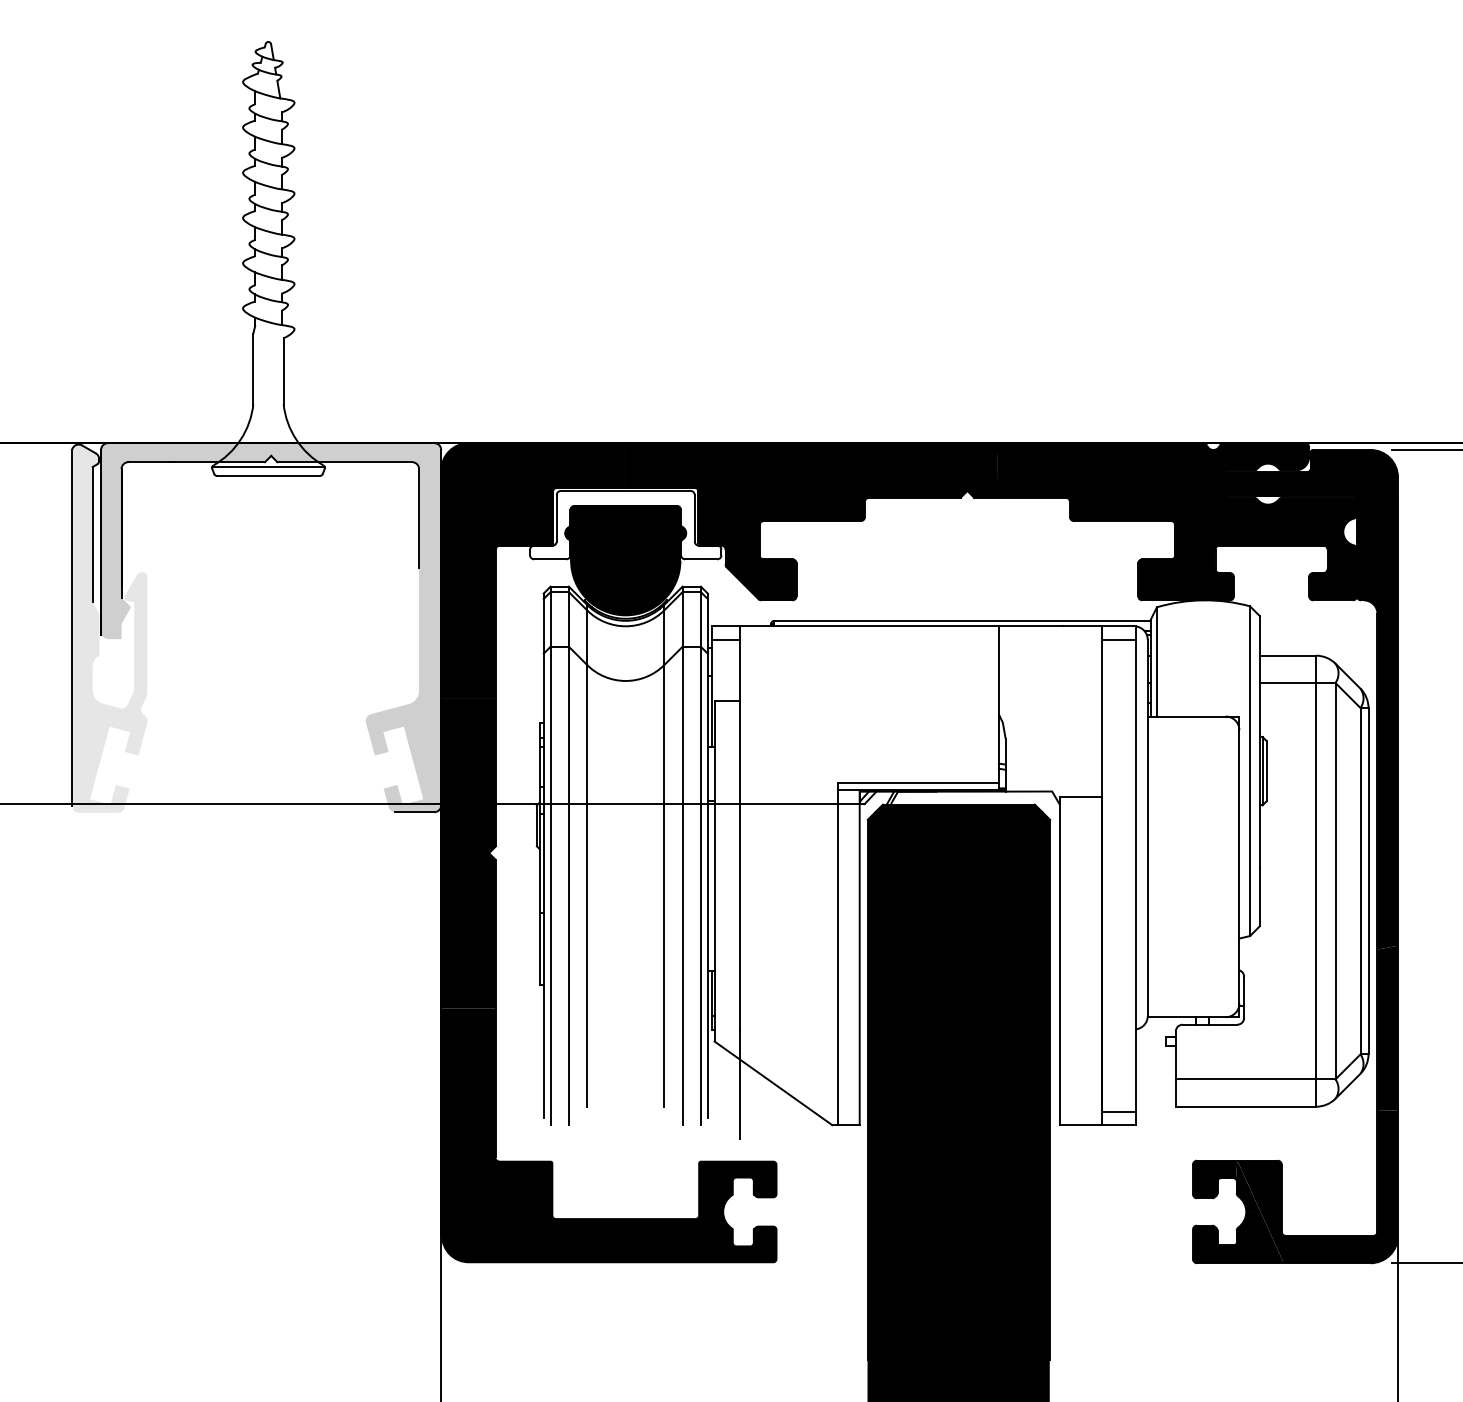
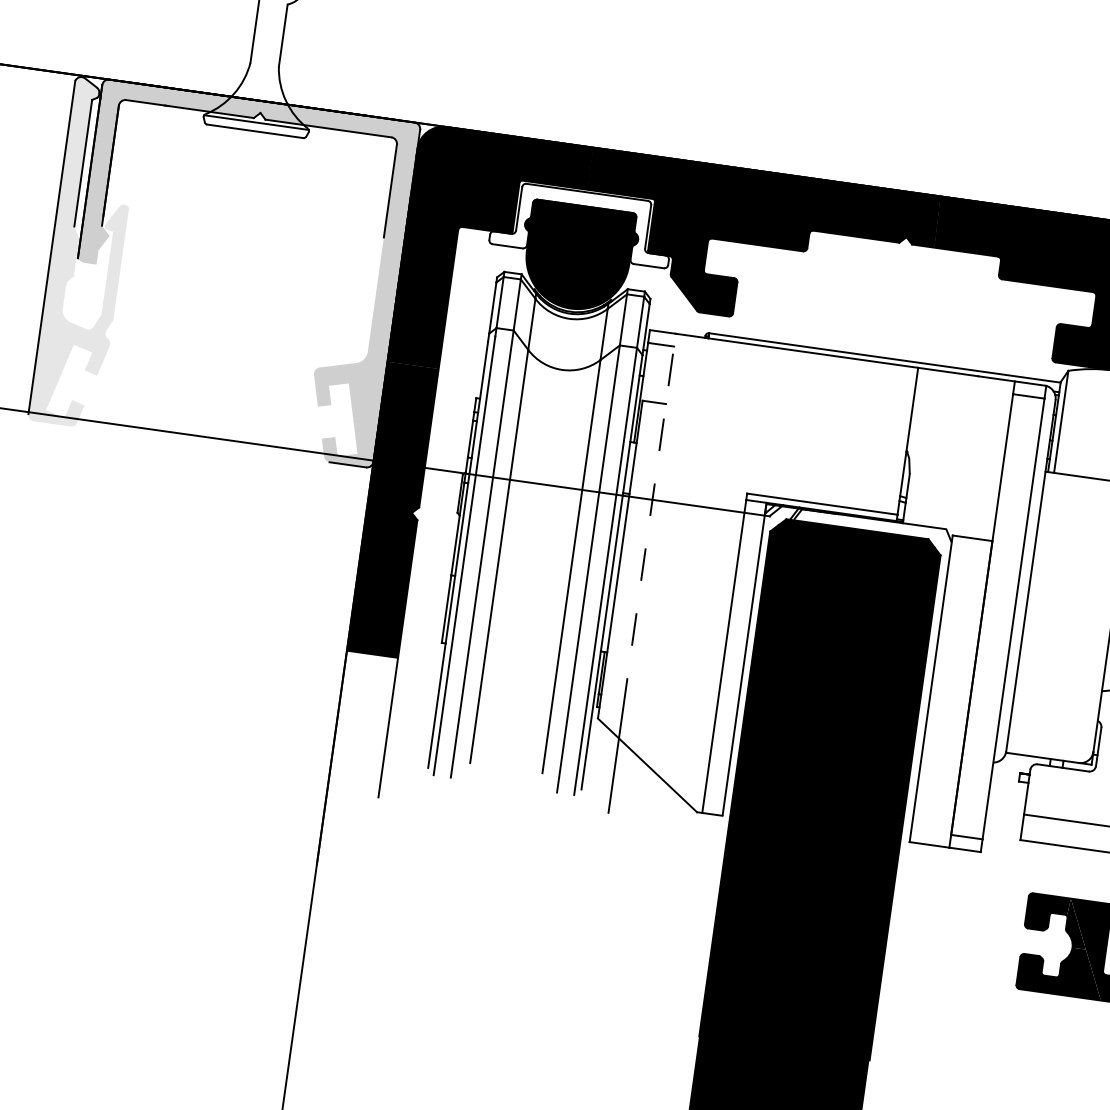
line: (739, 827) -> (649, 521), solid -> dashed
fill: (609, 1135) -> (487, 792), removed

